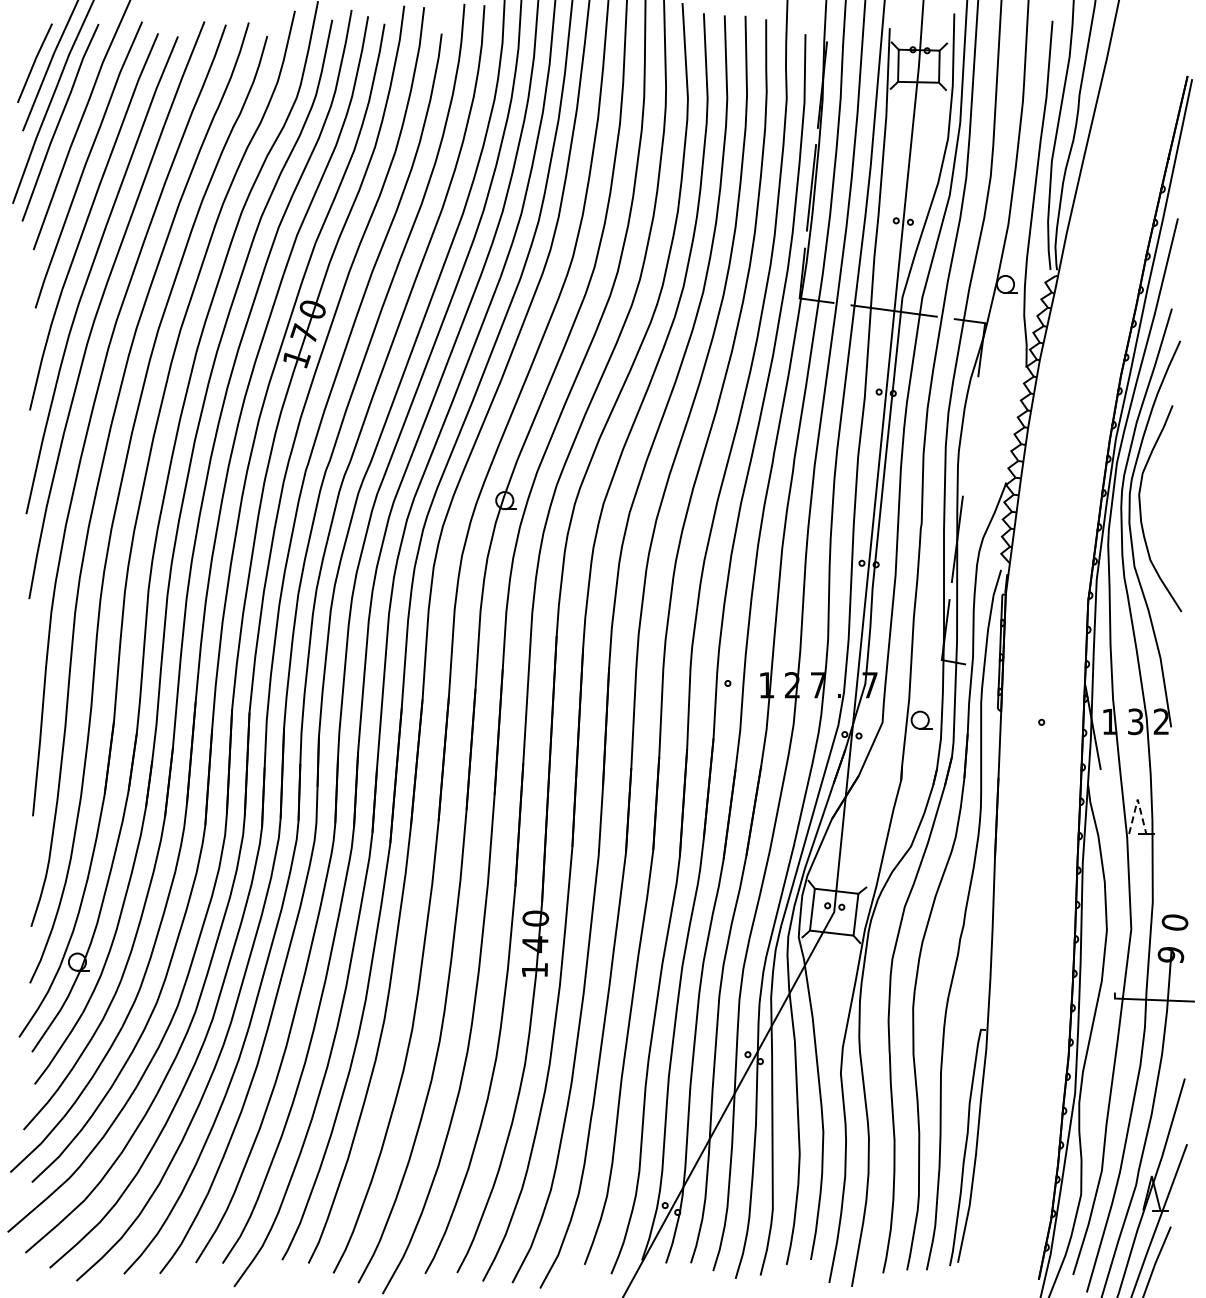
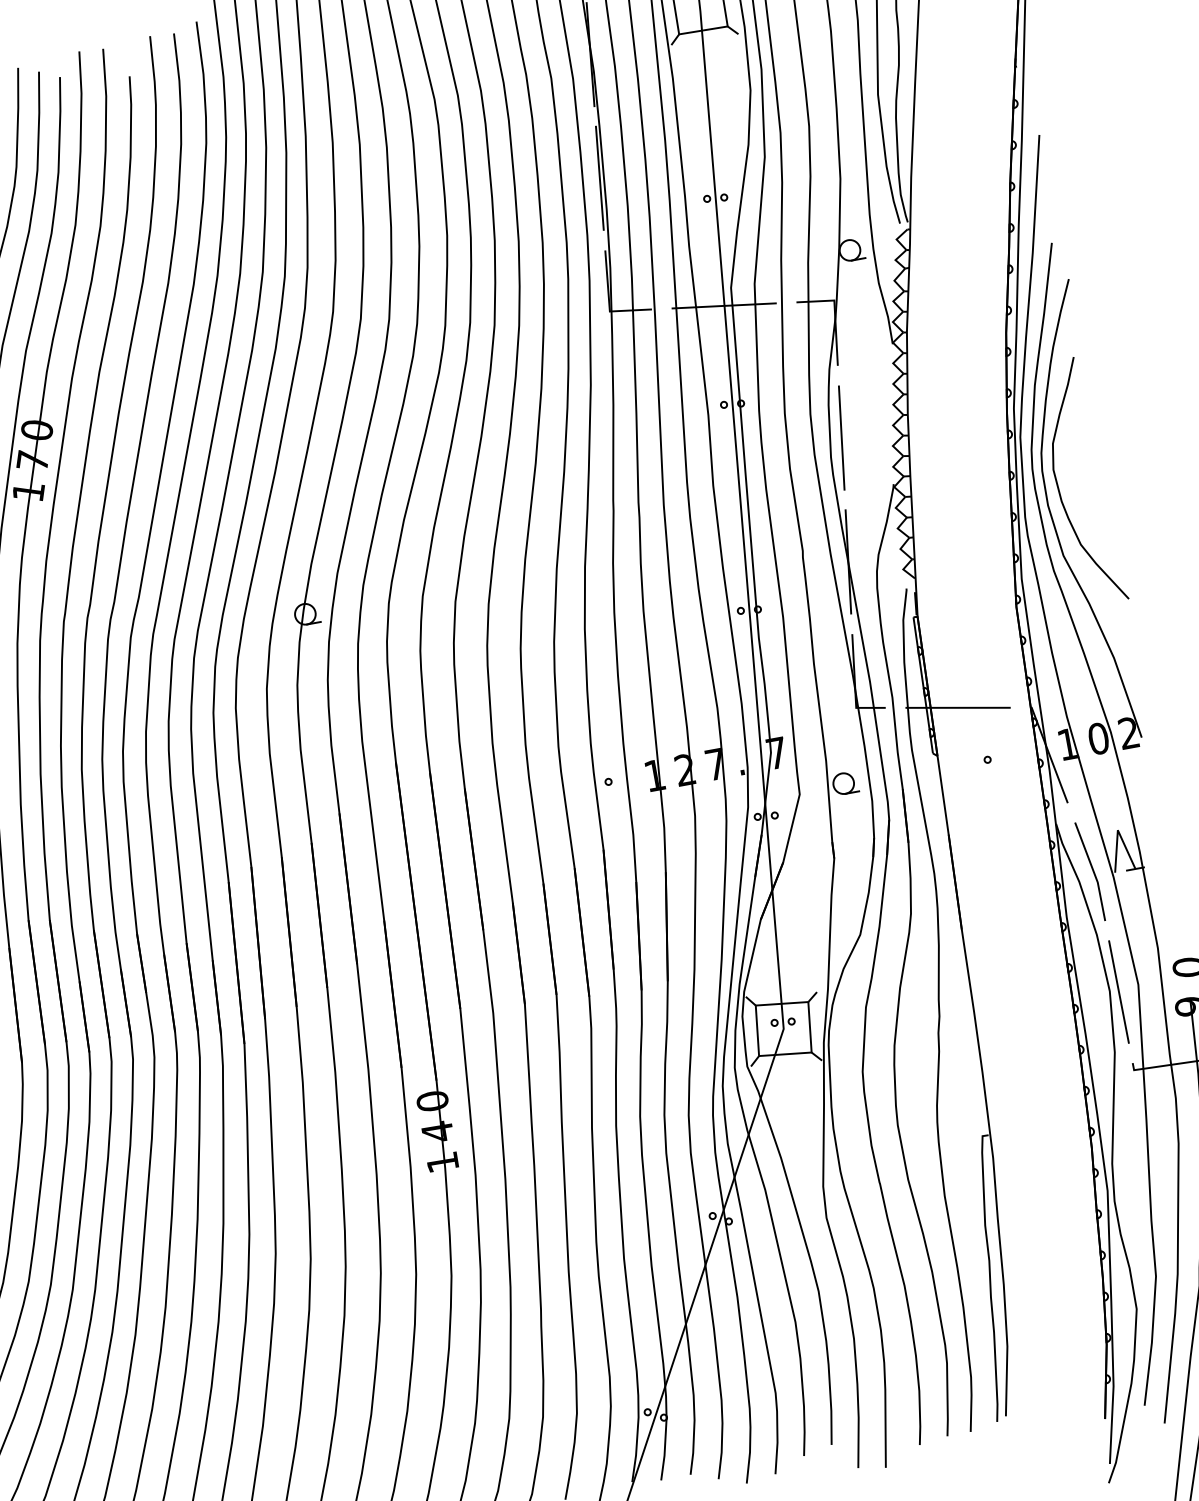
line: (970, 436) -> (841, 437), added
line: (1024, 675) -> (957, 708), added
text: (1135, 721) -> (1098, 738), 3 -> 0
line: (1137, 799) -> (1117, 830), dashed -> solid
line: (1110, 828) -> (1091, 870), added
line: (1113, 932) -> (1118, 992), added

